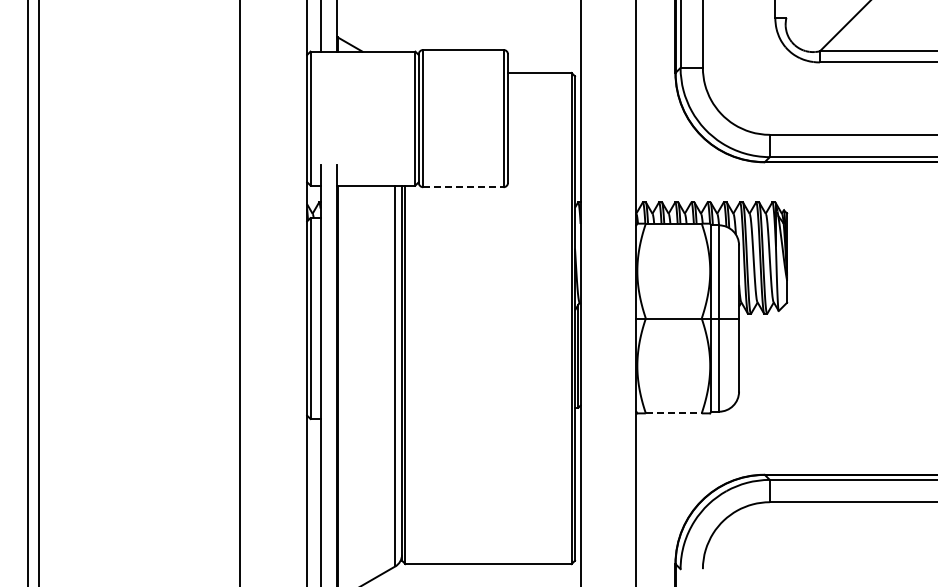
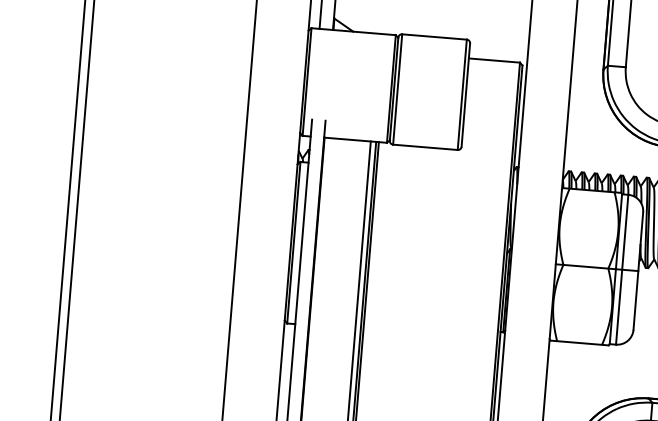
line: (463, 187) -> (425, 147), dashed -> solid
line: (673, 413) -> (579, 343), dashed -> solid

